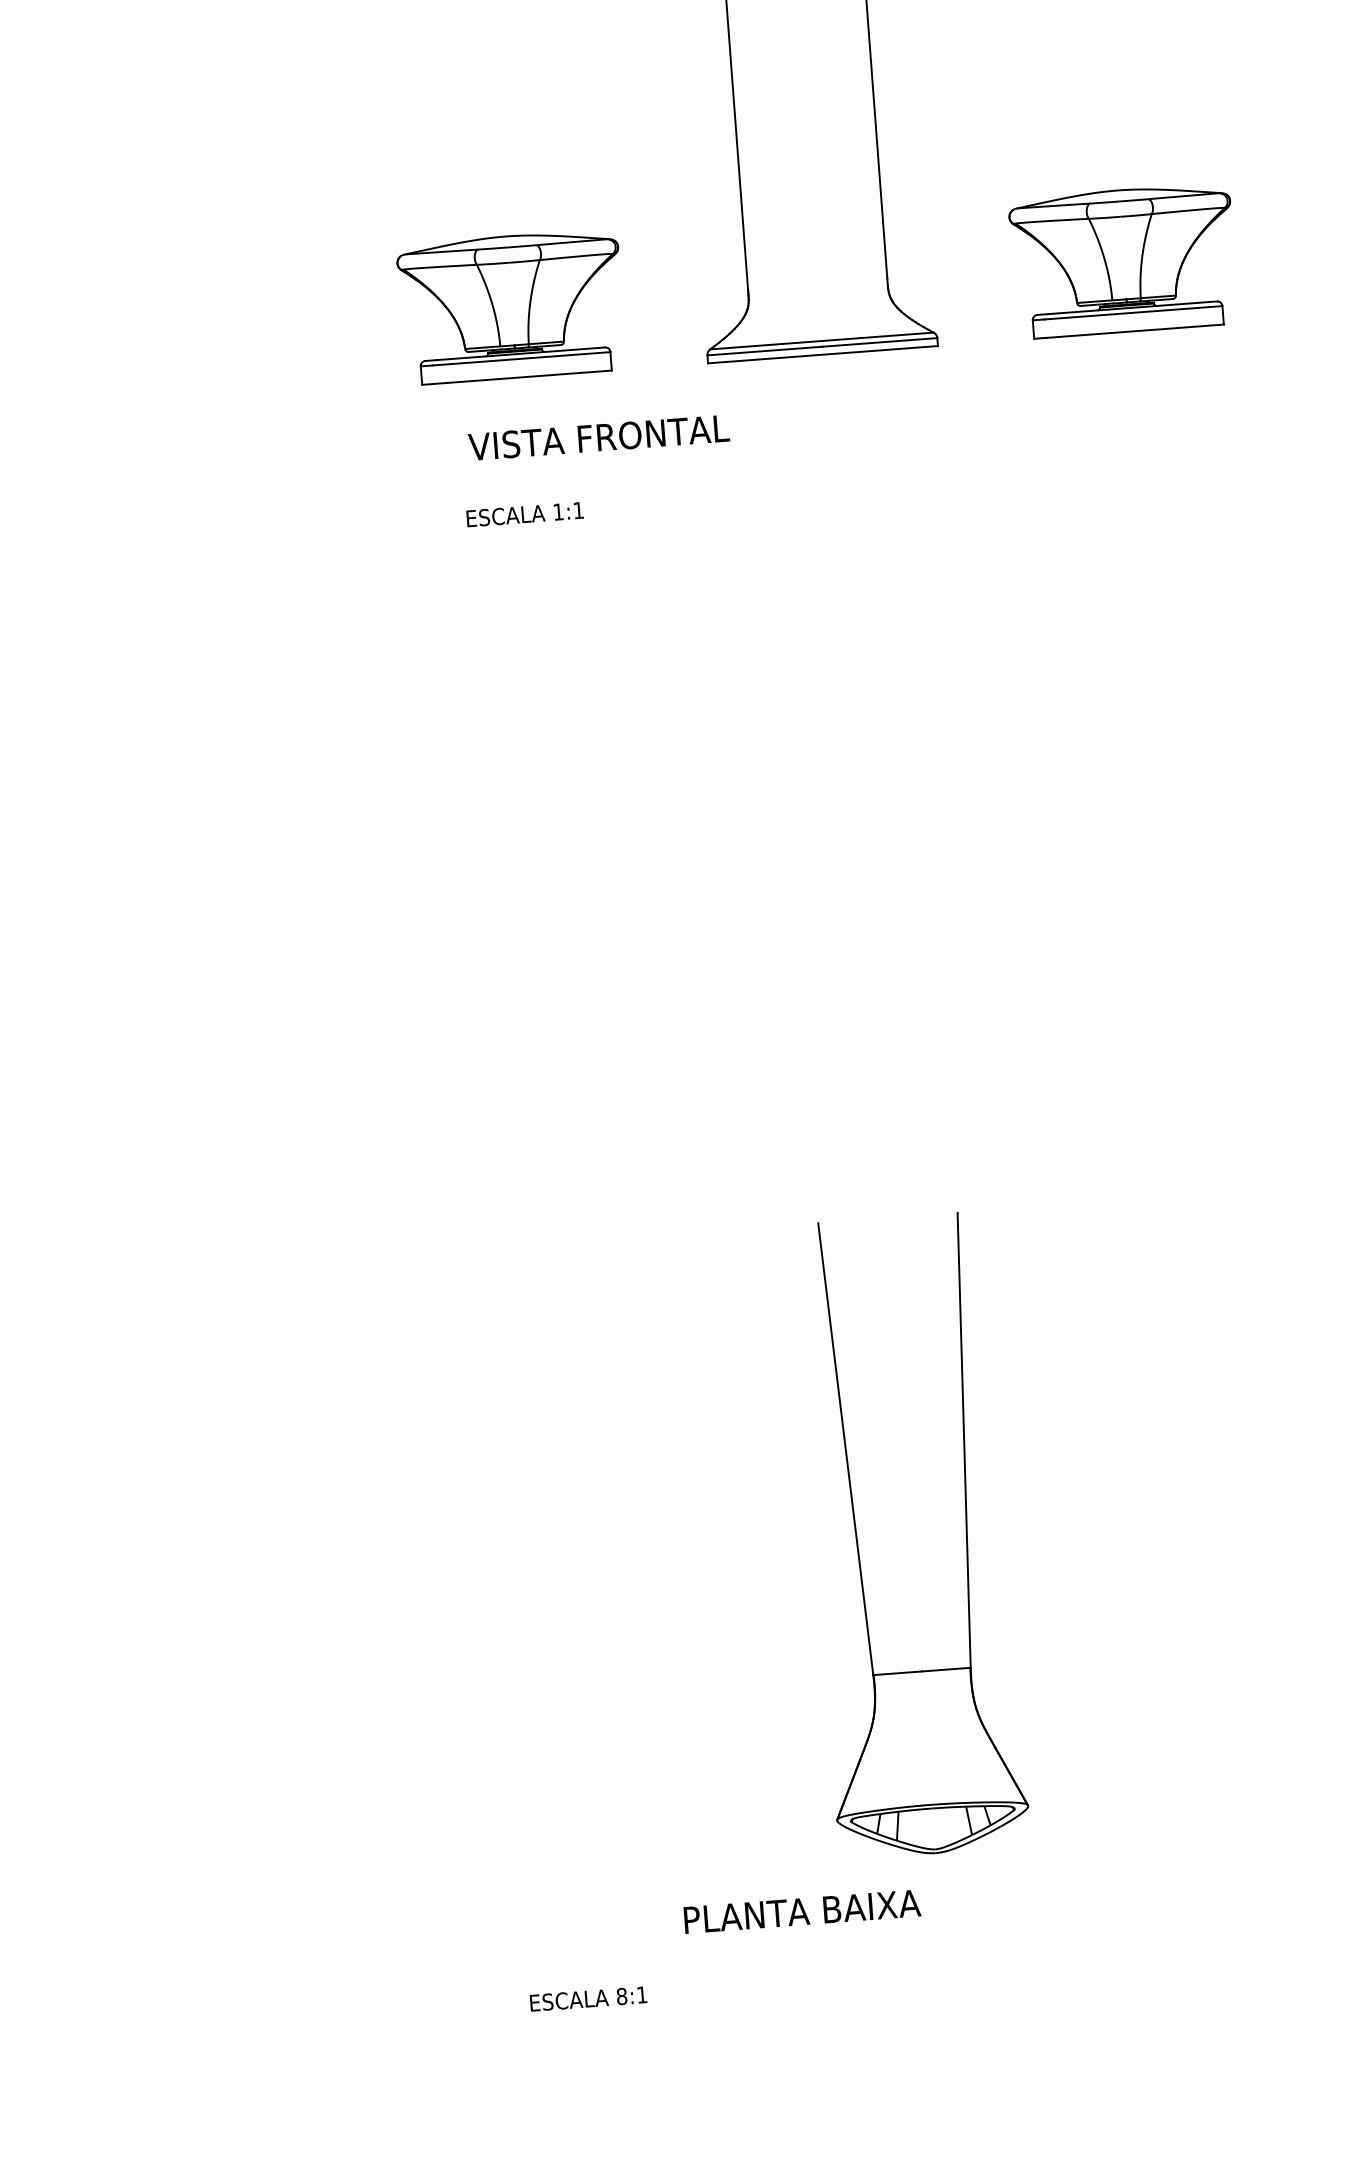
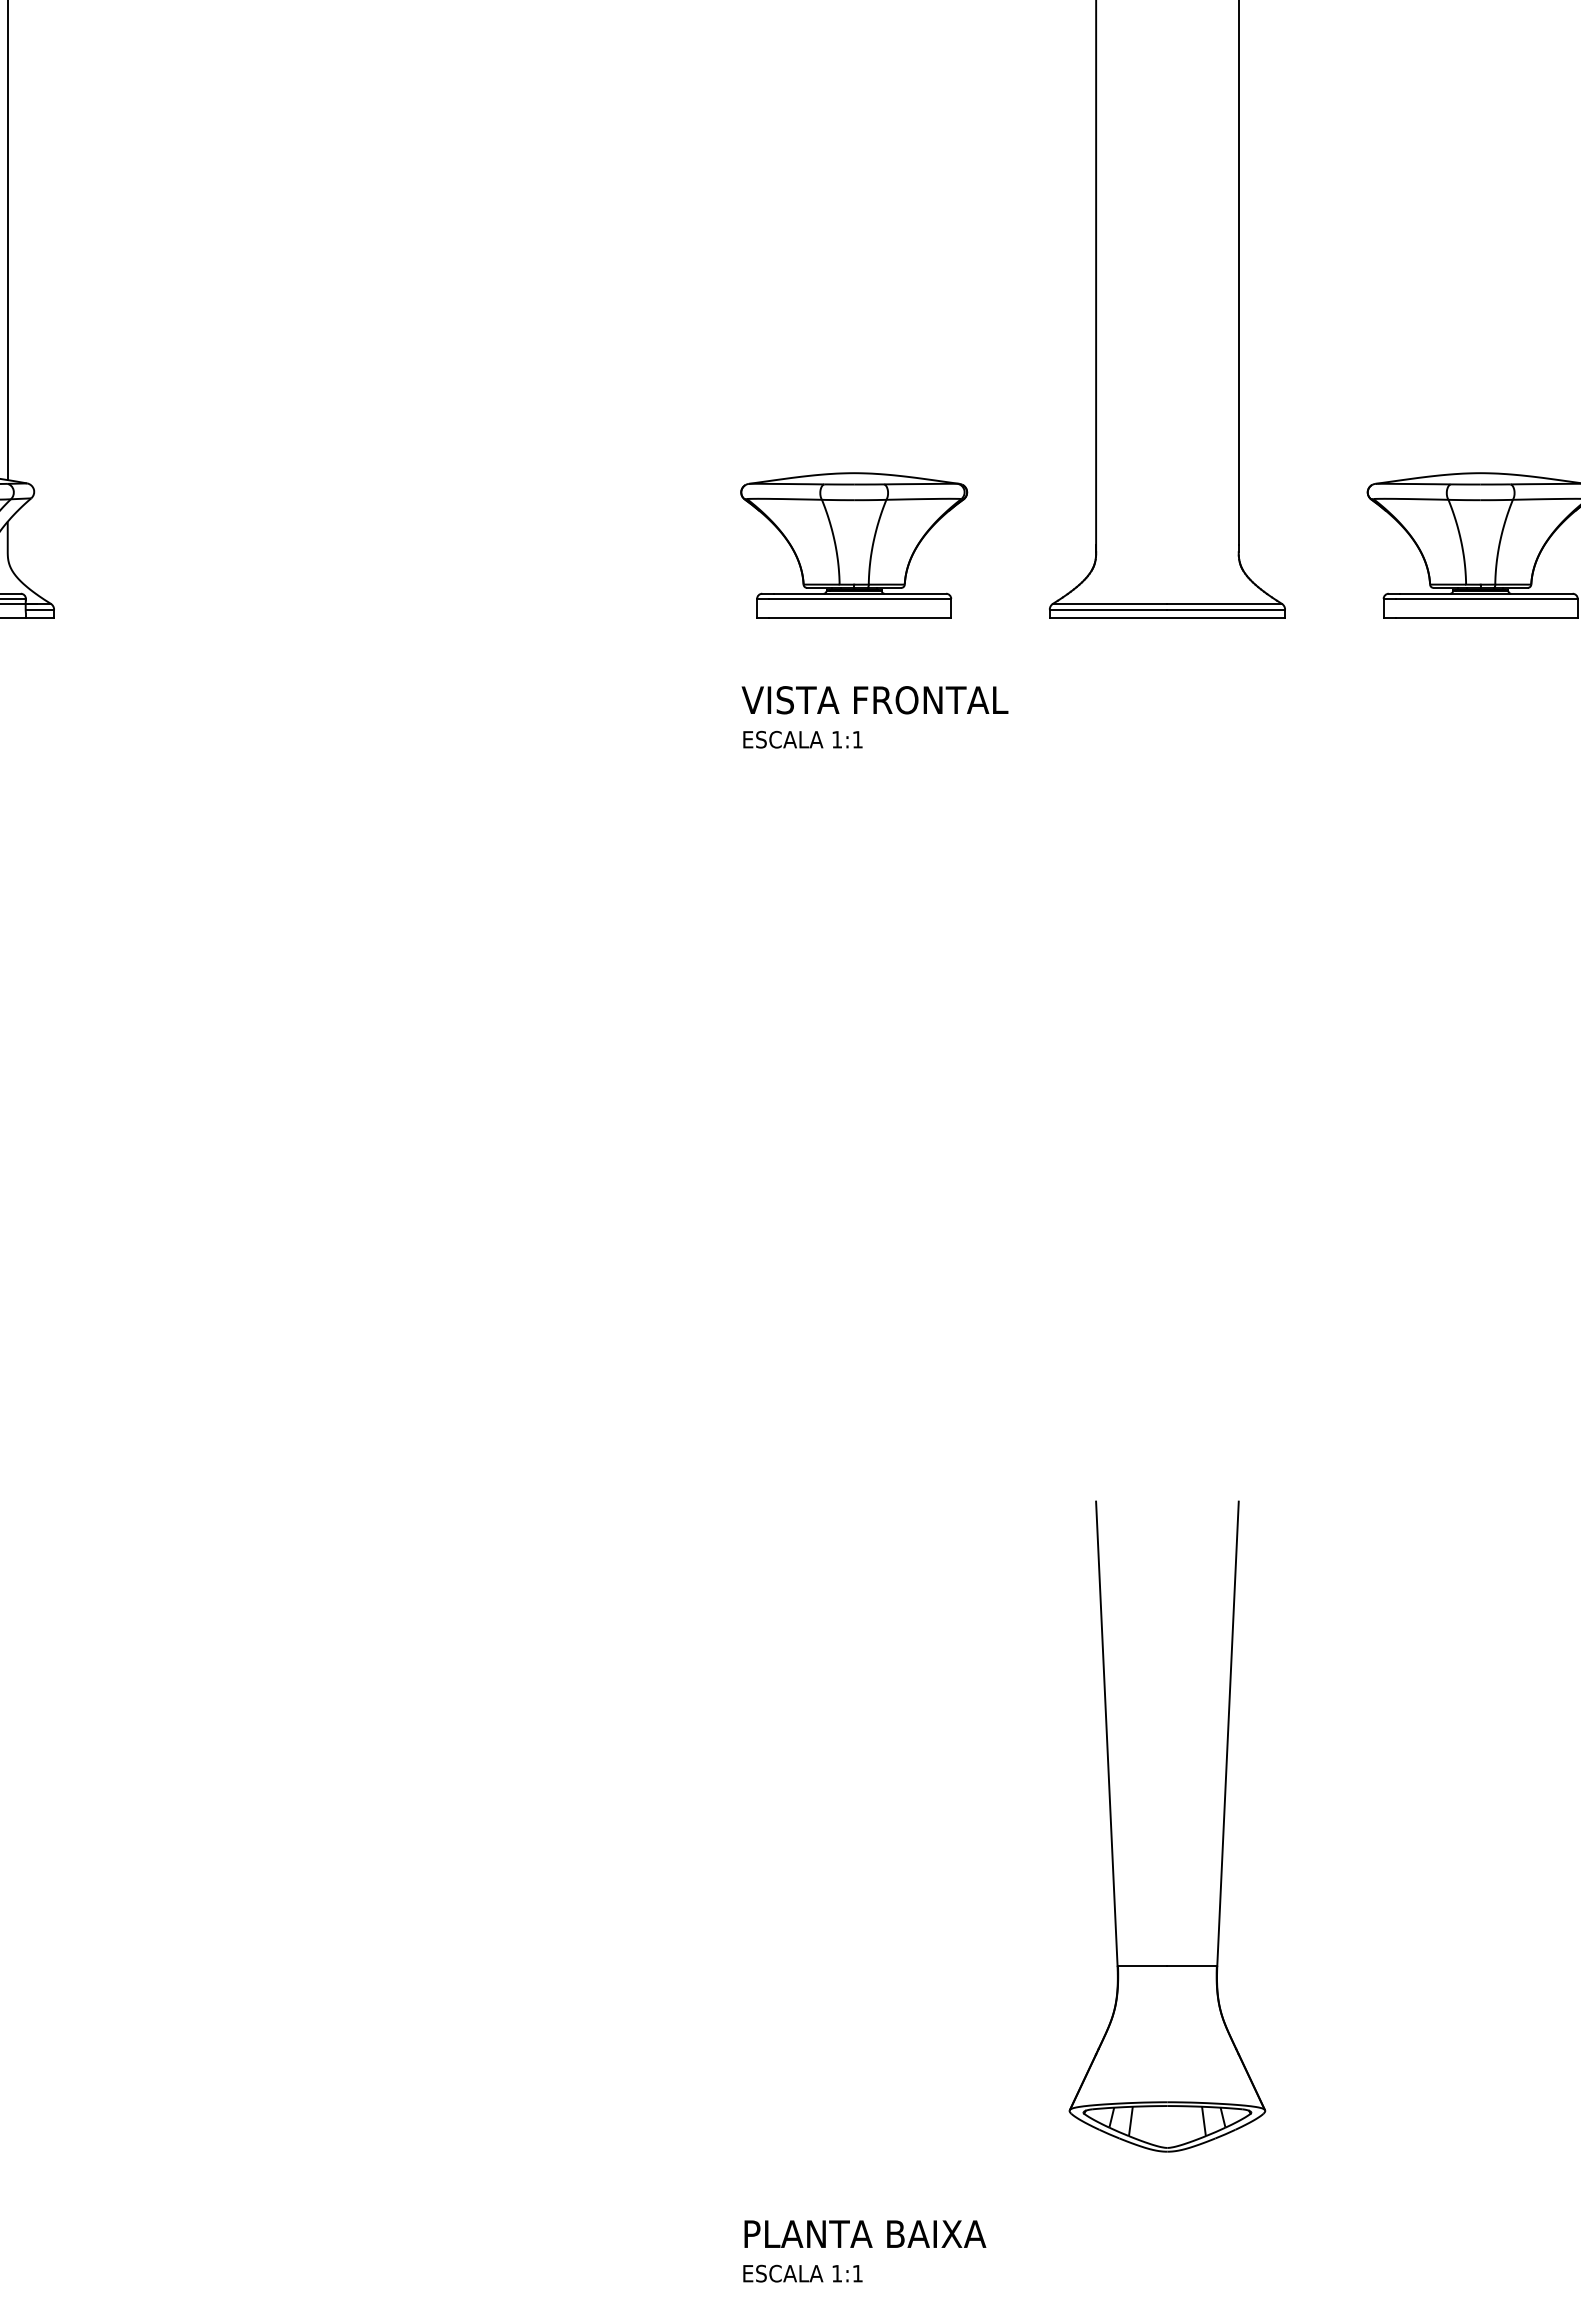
text: (598, 438) -> (874, 700), moved
text: (524, 514) -> (802, 739), moved
text: (802, 1911) -> (865, 2233), moved
text: (622, 1996) -> (837, 2273), 8:1 -> 1:1

